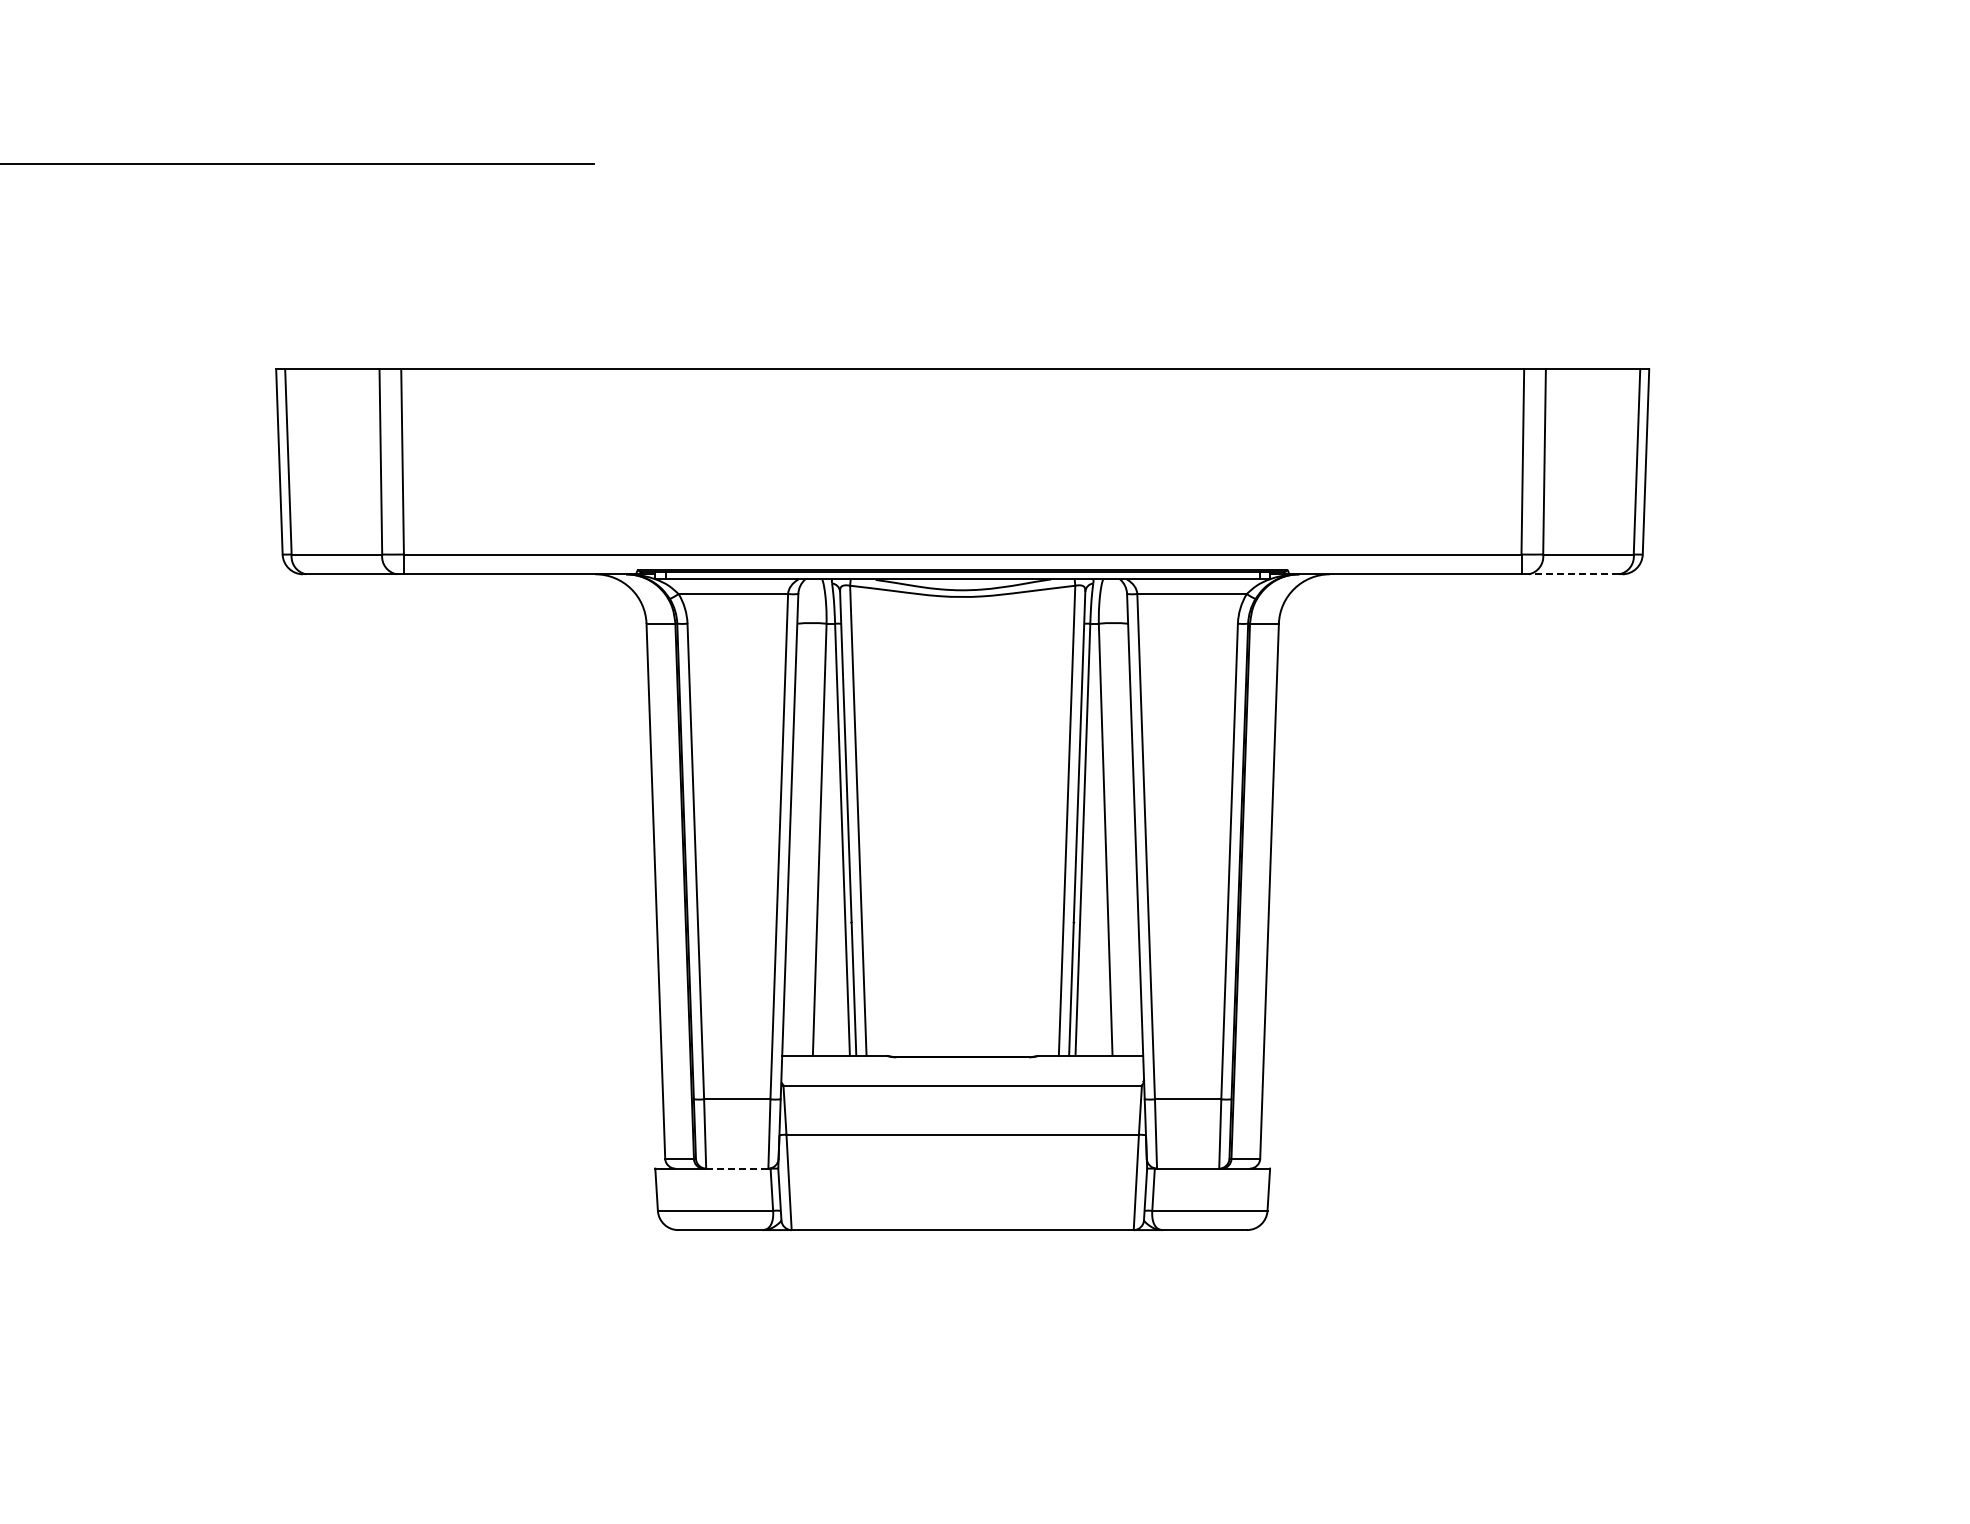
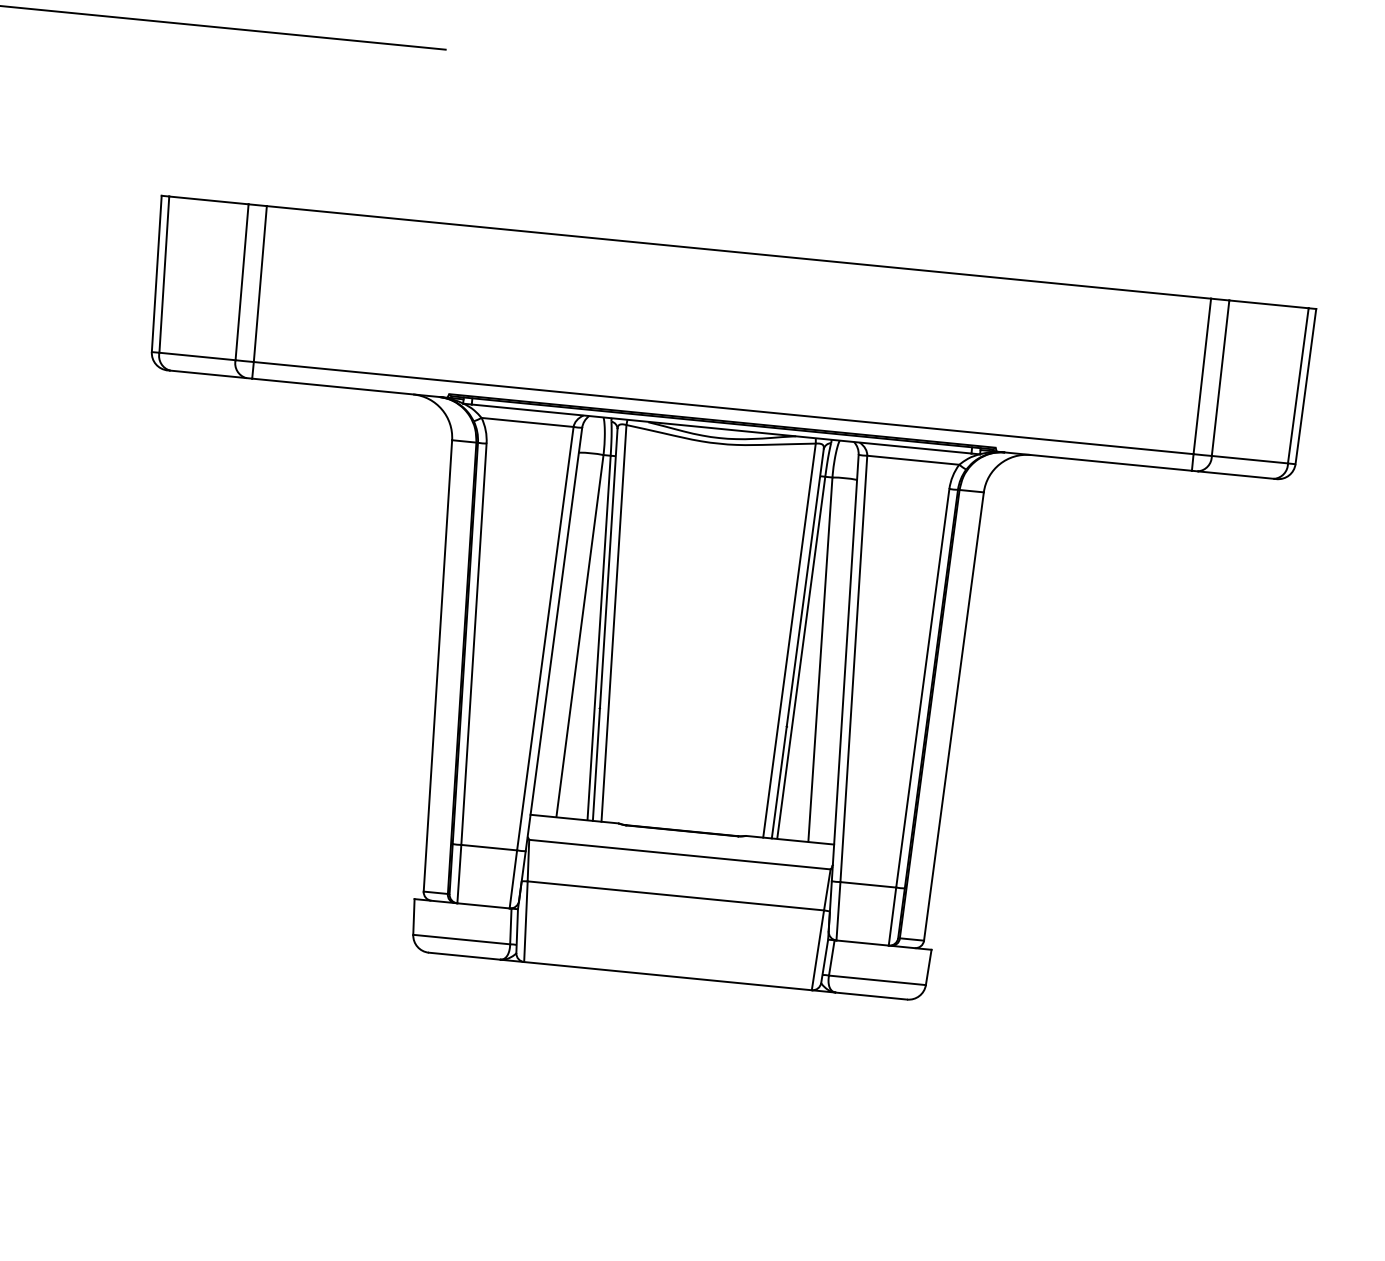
line: (1573, 574) -> (1235, 475), dashed -> solid
line: (736, 1168) -> (482, 905), dashed -> solid

